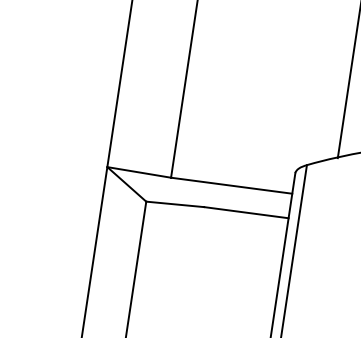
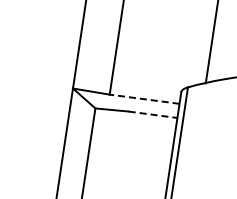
line: (231, 186) -> (144, 99), solid -> dashed
line: (247, 212) -> (153, 114), solid -> dashed

